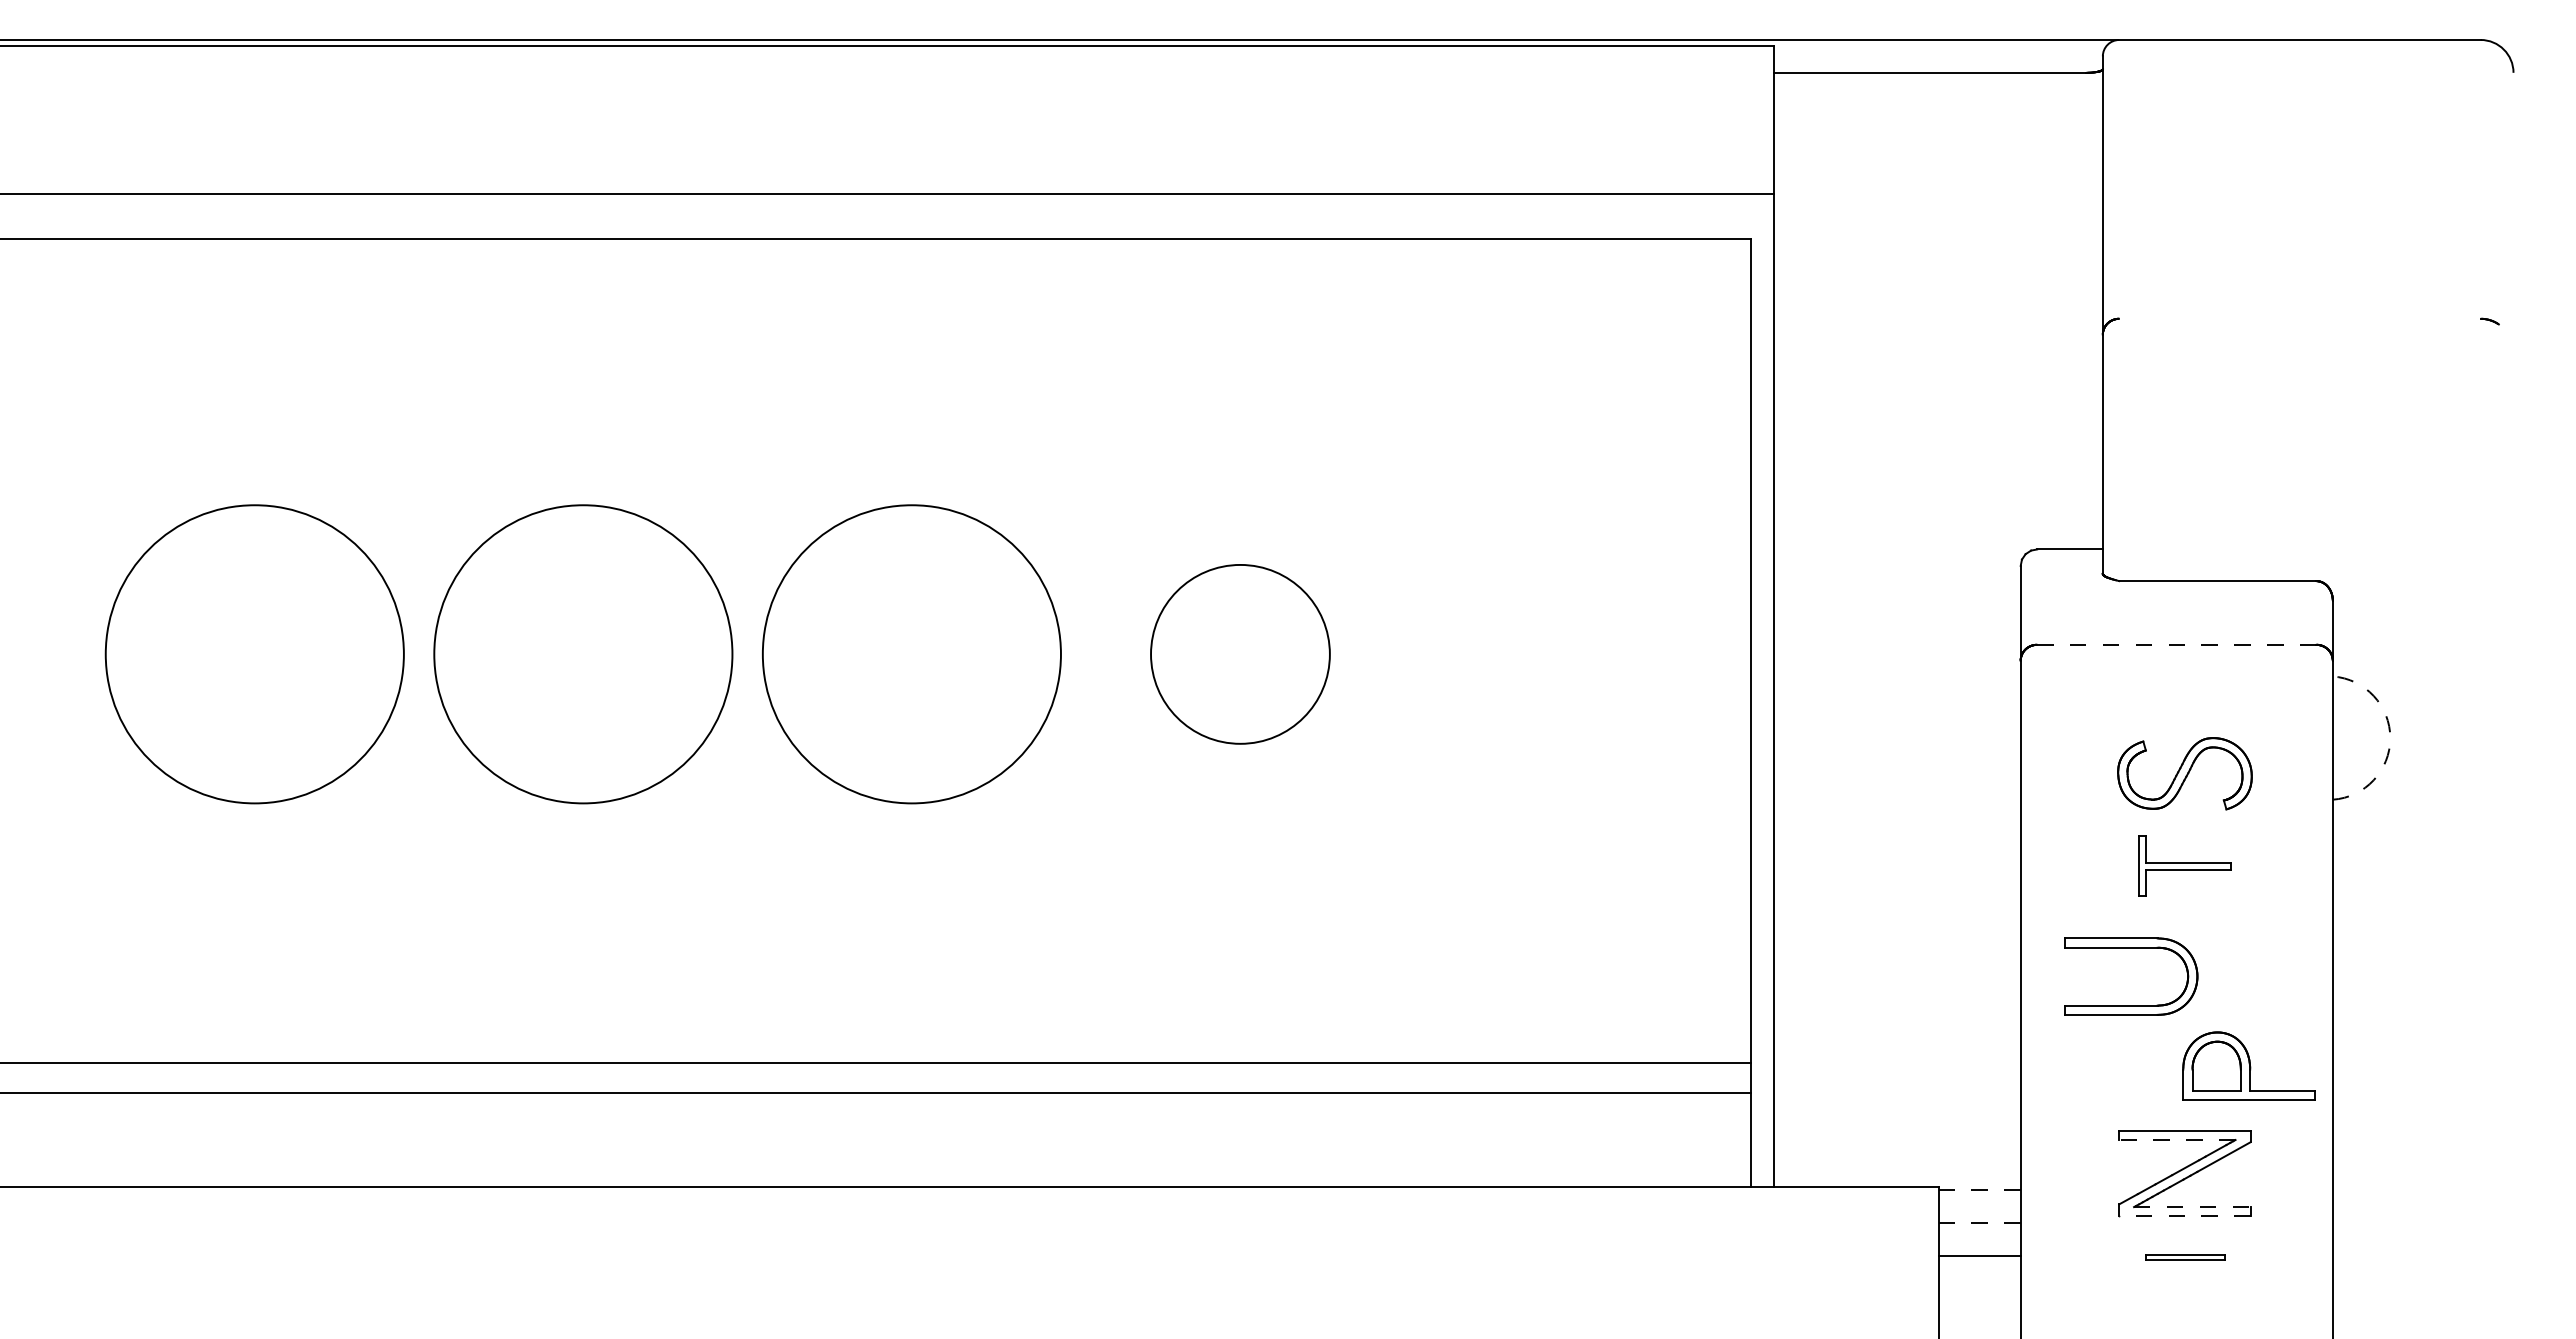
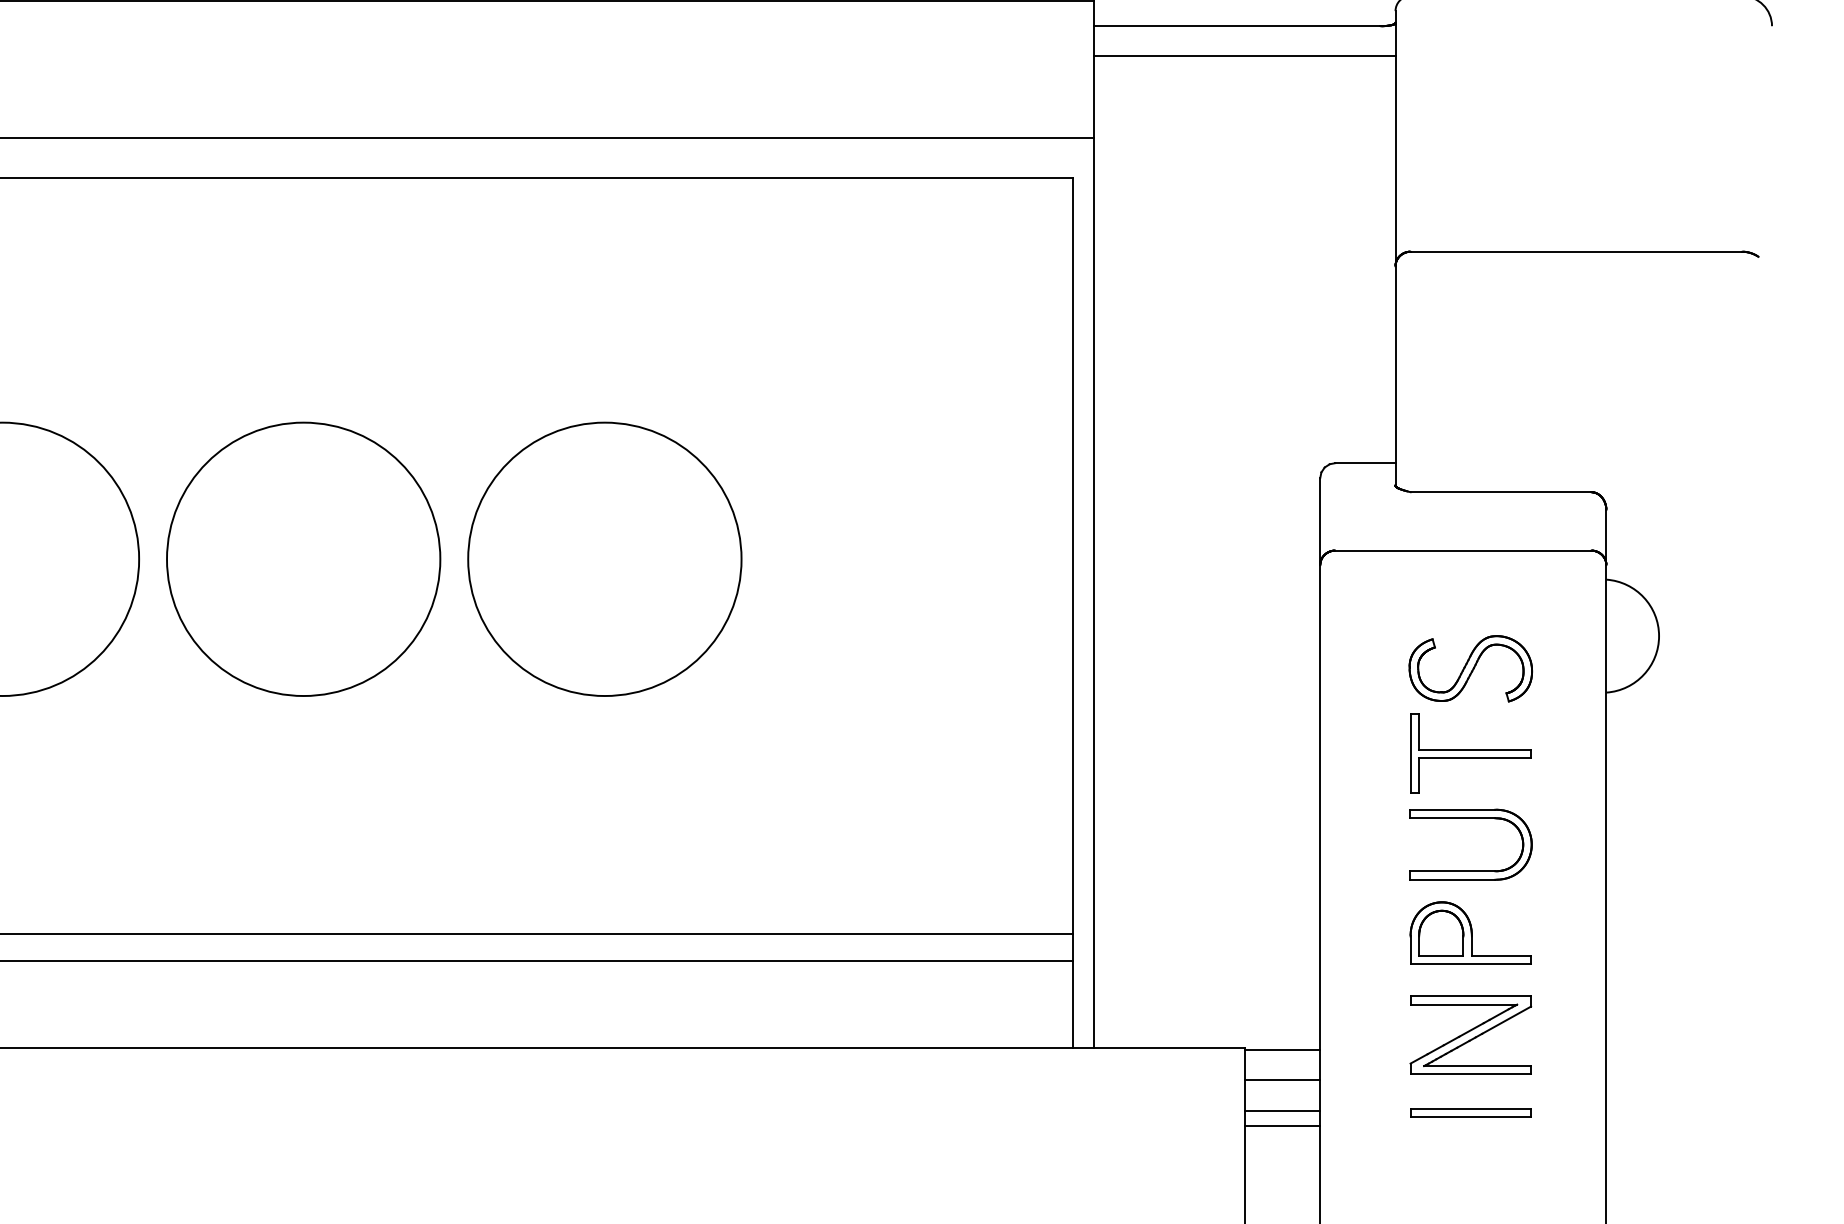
line: (1938, 105) -> (1244, 56), added
line: (2299, 318) -> (1575, 251), added
line: (2176, 644) -> (1463, 550), dashed -> solid
circle: (1240, 654) -> (604, 559), size x1.67
arc: (2390, 738) -> (1659, 636), dashed -> solid
part: (2184, 865) -> (1470, 752), size x1.43
part: (2131, 948) -> (1471, 818), moved
part: (2248, 1065) -> (1470, 932), moved
line: (2176, 1140) -> (1463, 1005), dashed -> solid
line: (1980, 1189) -> (1283, 1049), dashed -> solid
line: (2192, 1207) -> (1477, 1066), dashed -> solid
line: (2184, 1216) -> (1470, 1074), dashed -> solid
line: (1979, 1222) -> (1282, 1080), dashed -> solid
part: (2185, 1257) -> (1471, 1112), size x1.67
line: (1979, 1271) -> (1282, 1125), added

